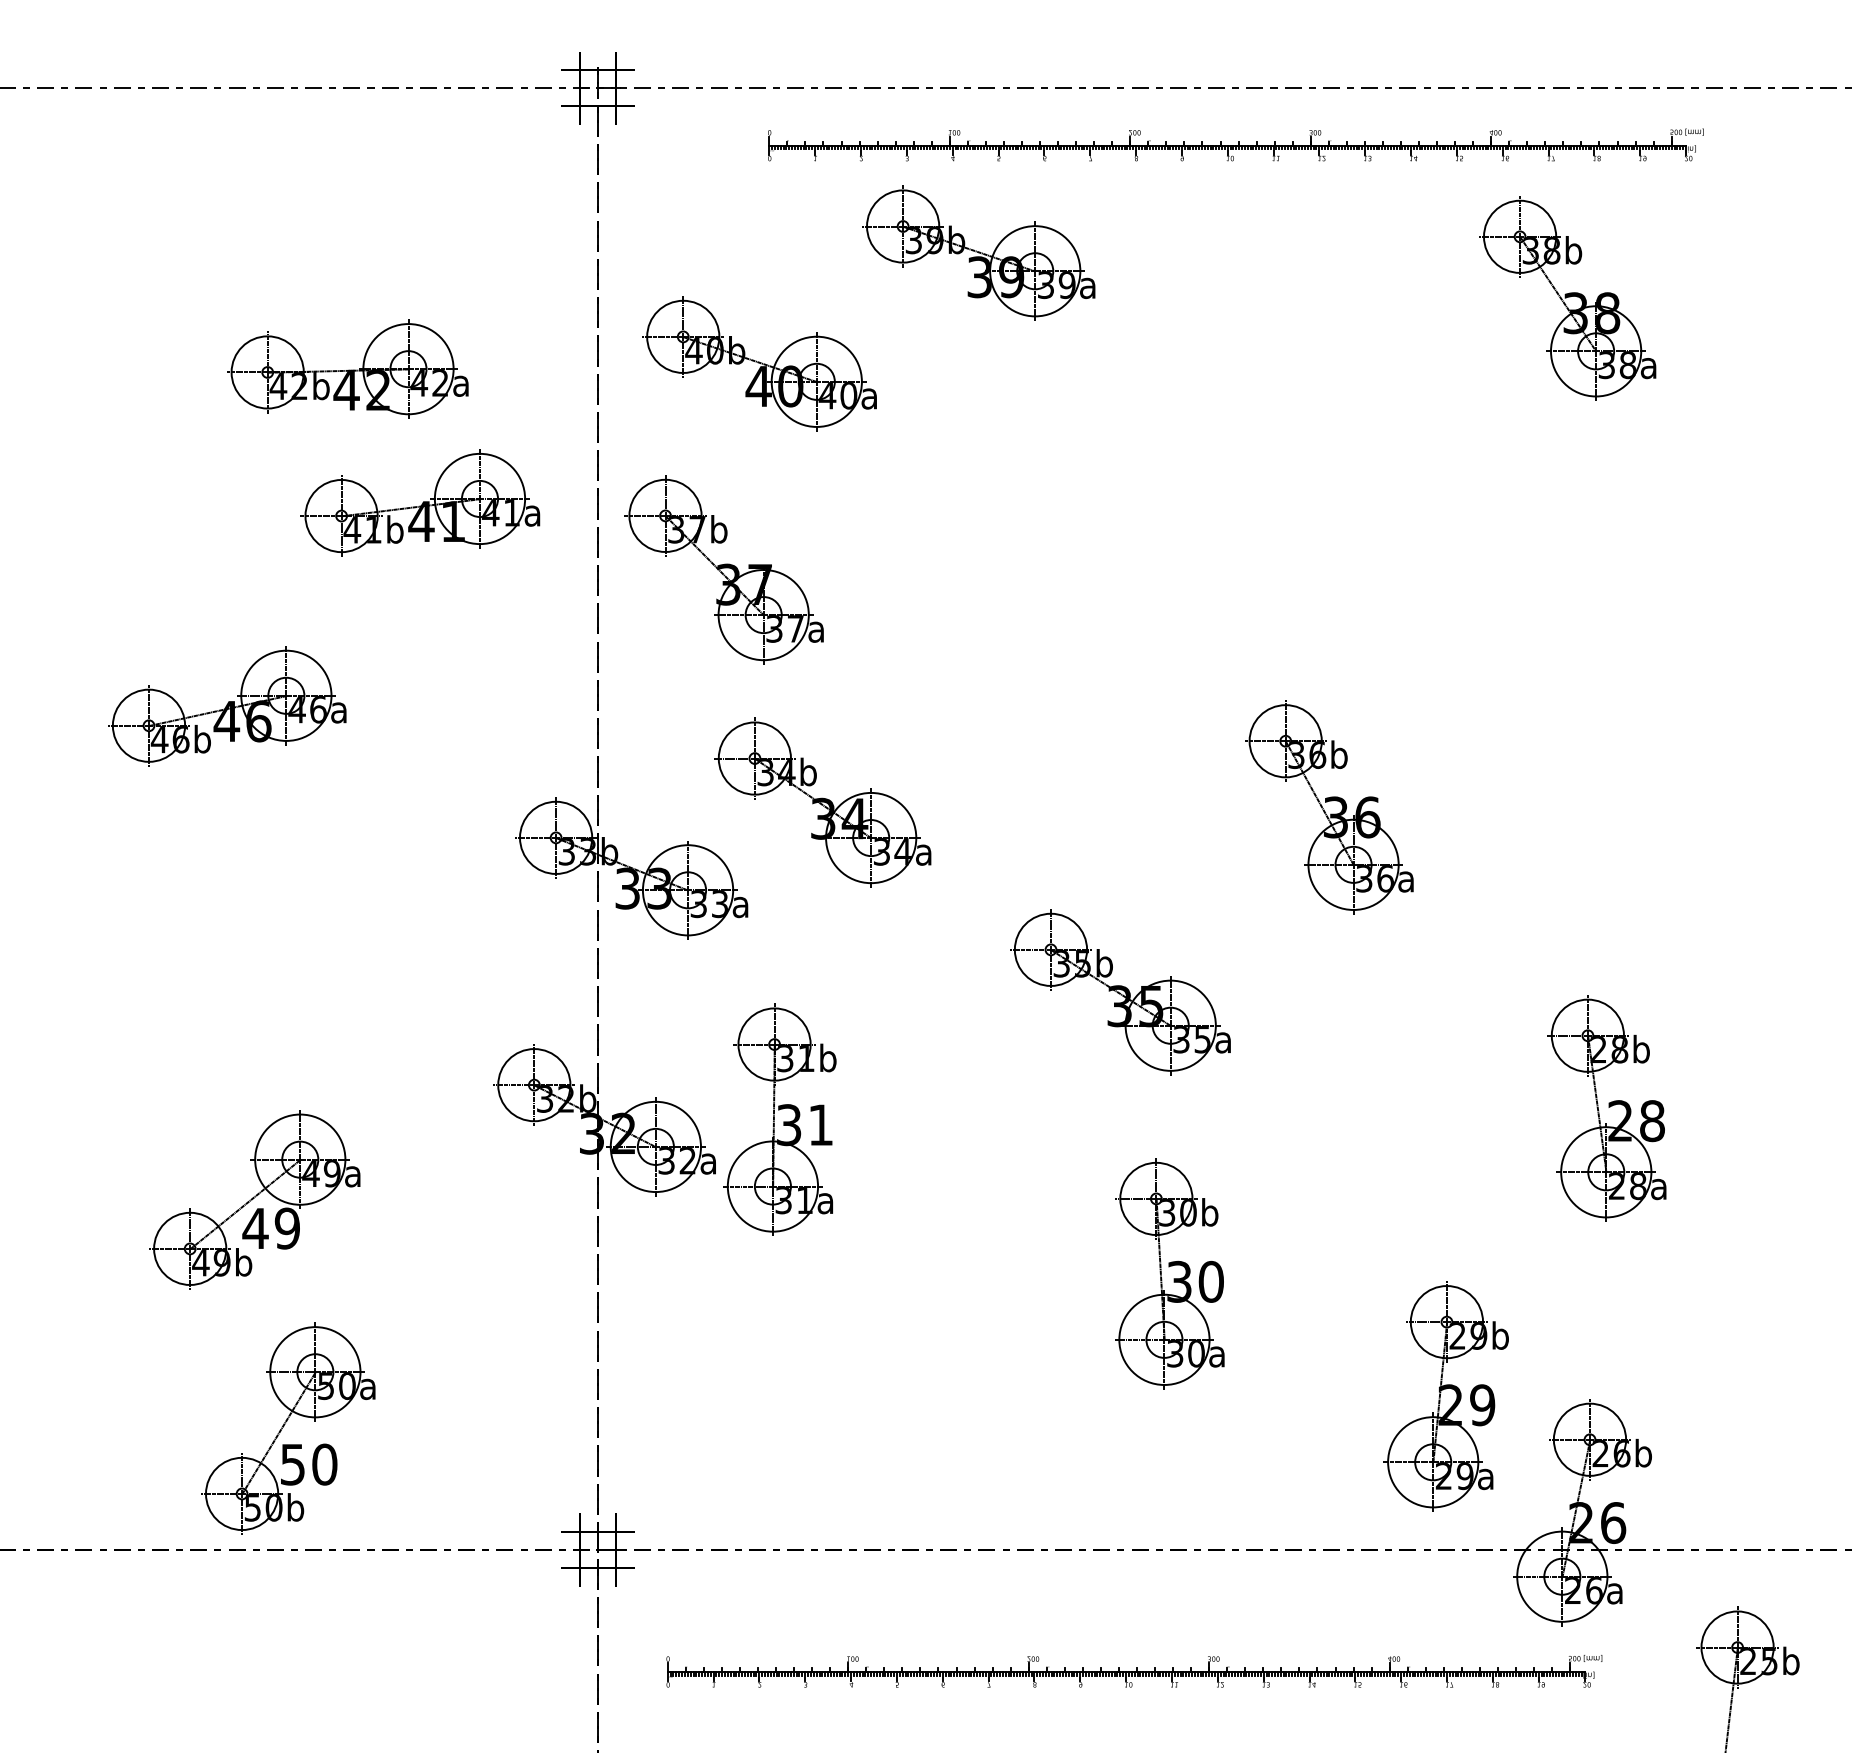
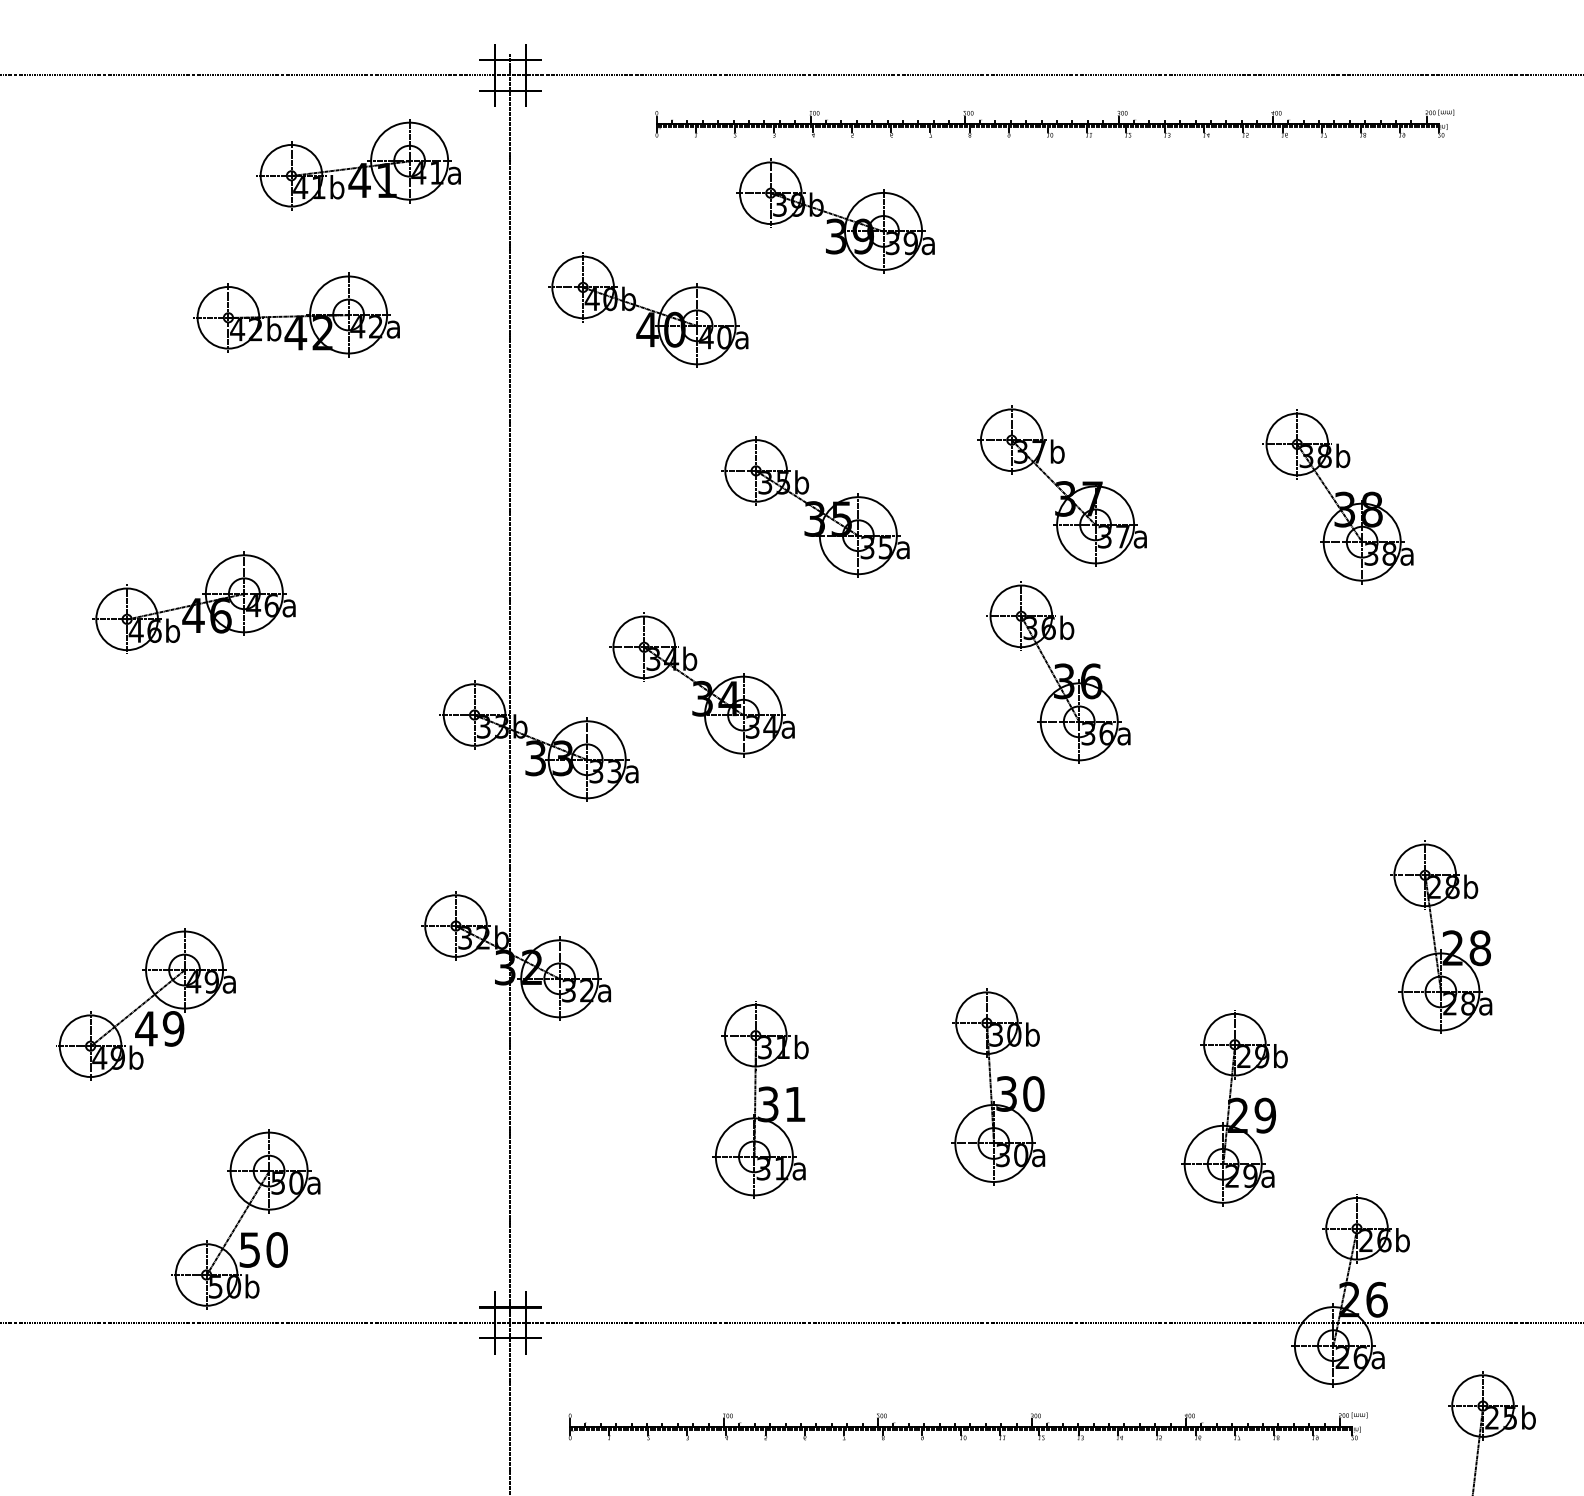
part: (1567, 298) -> (1337, 497), moved
part: (420, 502) -> (358, 164), moved
part: (723, 569) -> (1061, 485), moved
part: (1329, 807) -> (1058, 672), moved
part: (1120, 992) -> (815, 507), moved
part: (1606, 1108) -> (1441, 937), moved
part: (779, 1119) -> (759, 1099), moved
part: (254, 1199) -> (145, 1004), moved
part: (1445, 1396) -> (1233, 1108), moved

